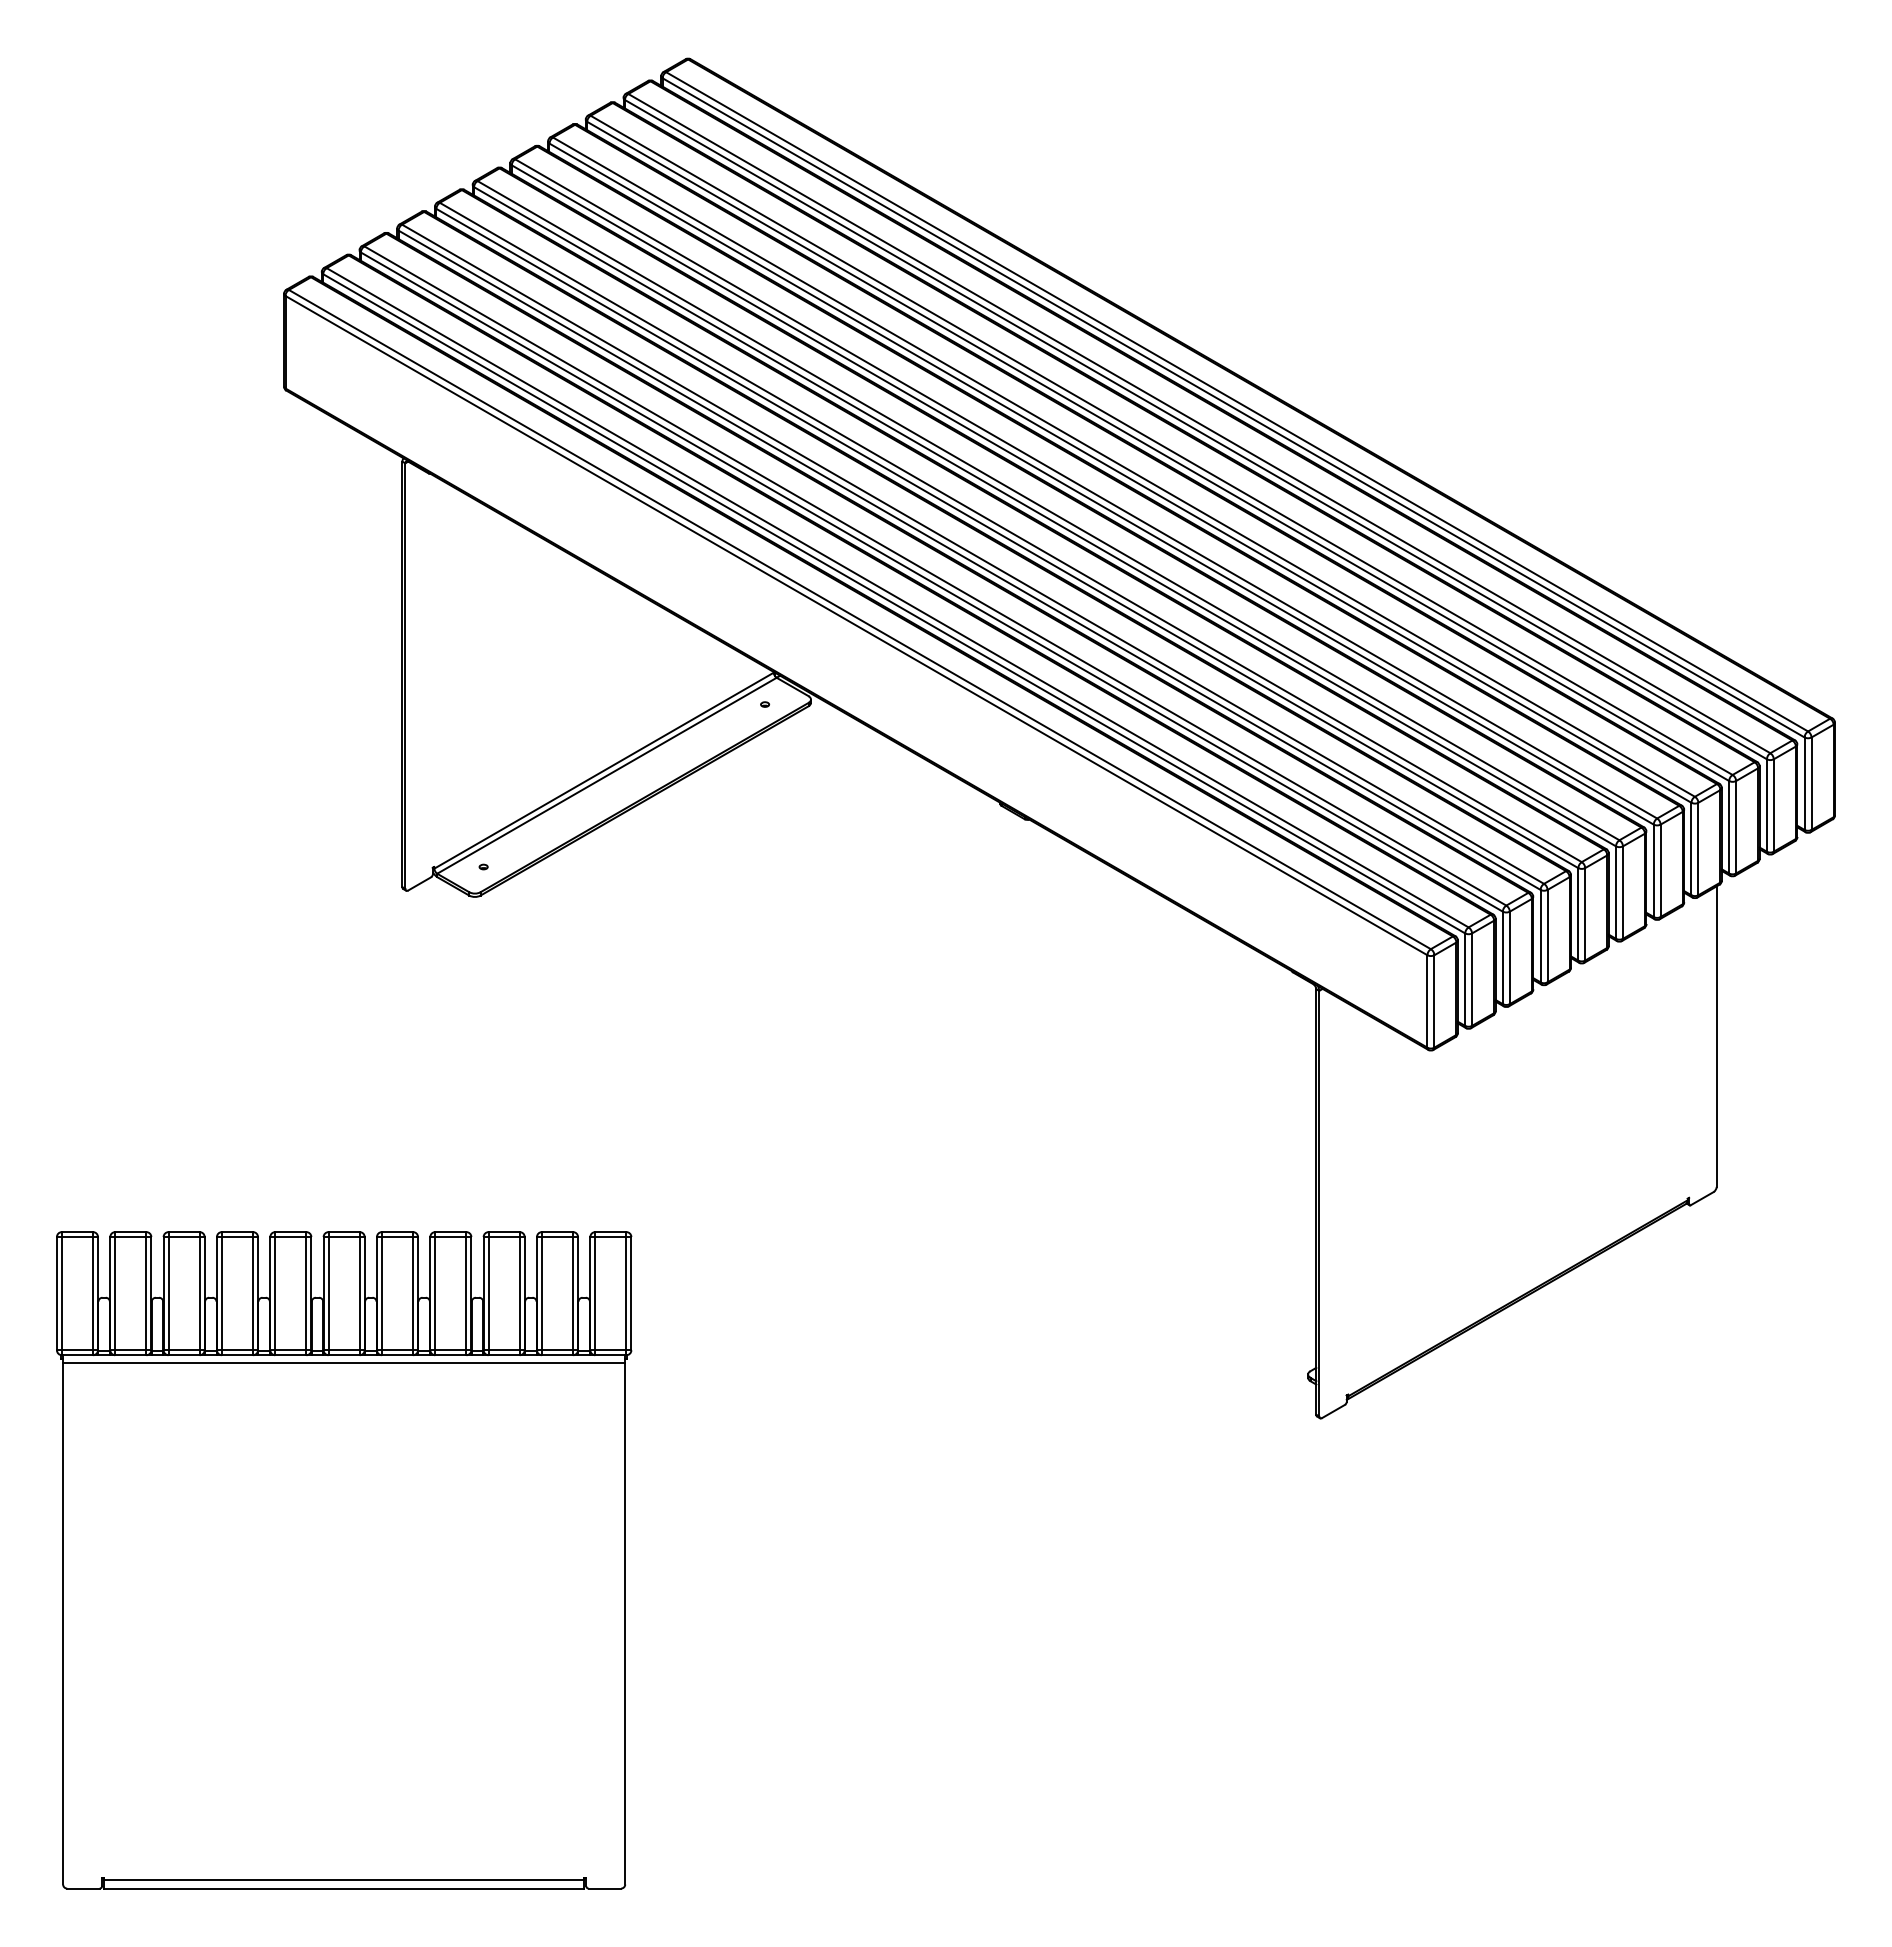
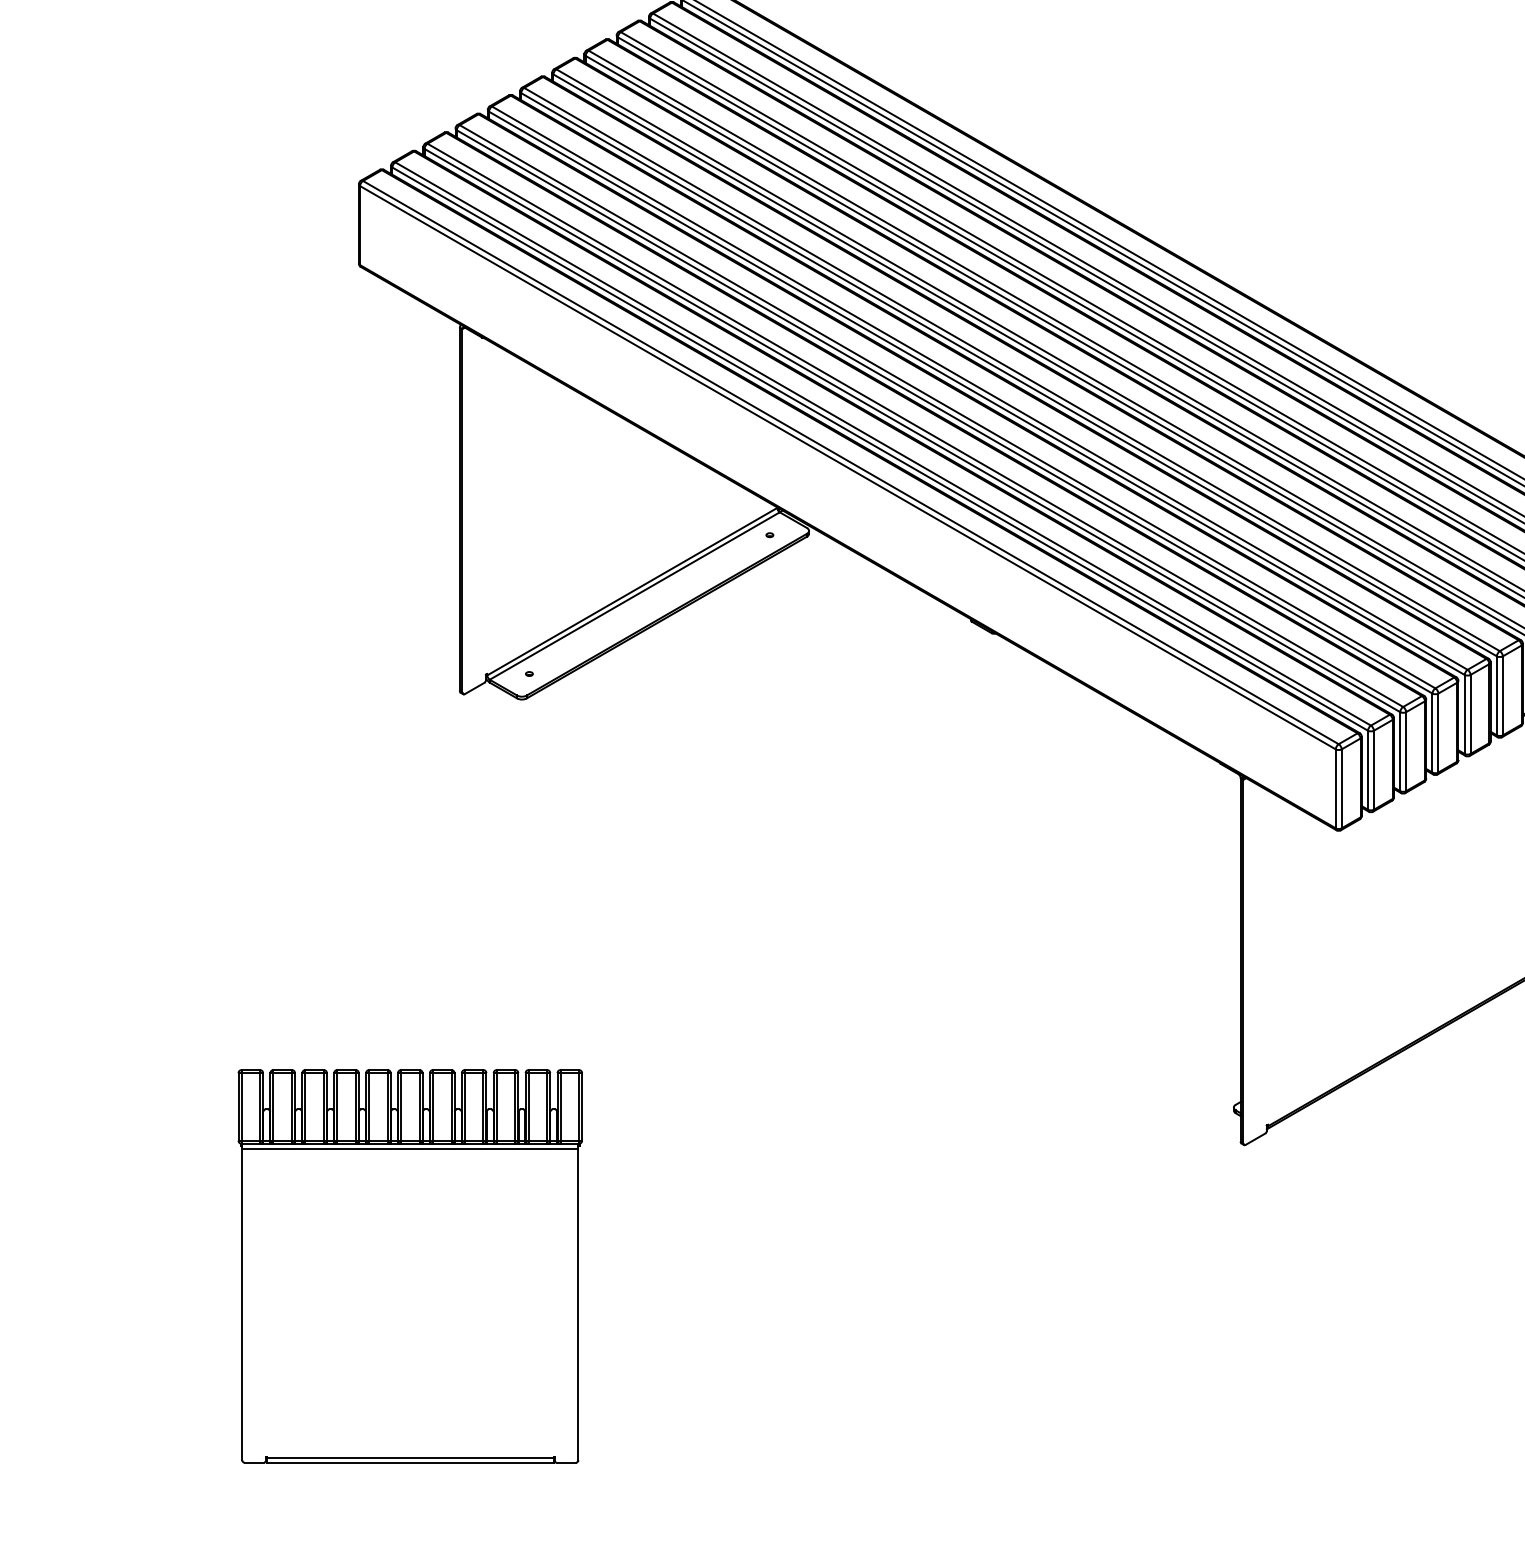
part: (344, 1560) -> (410, 1266), size x0.7

